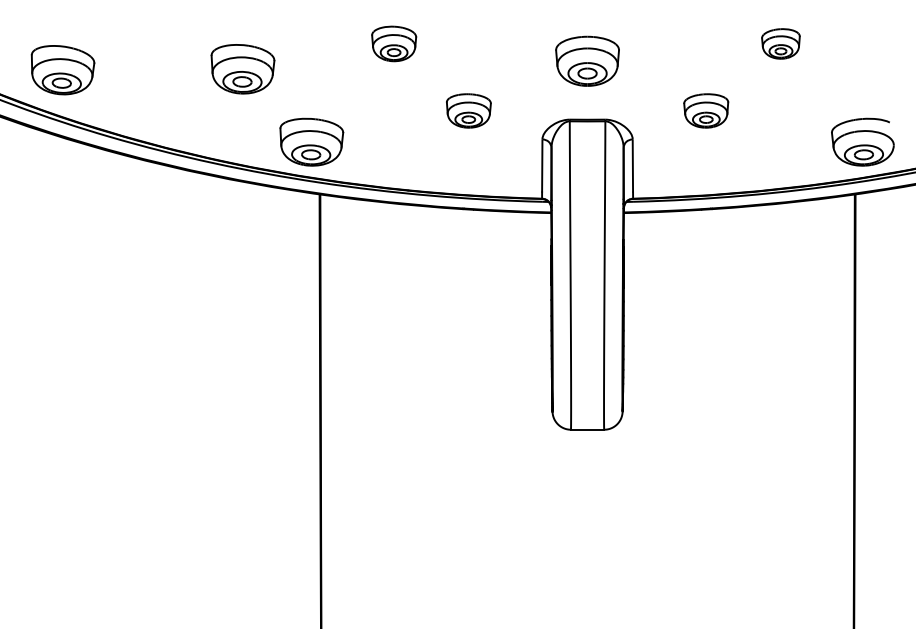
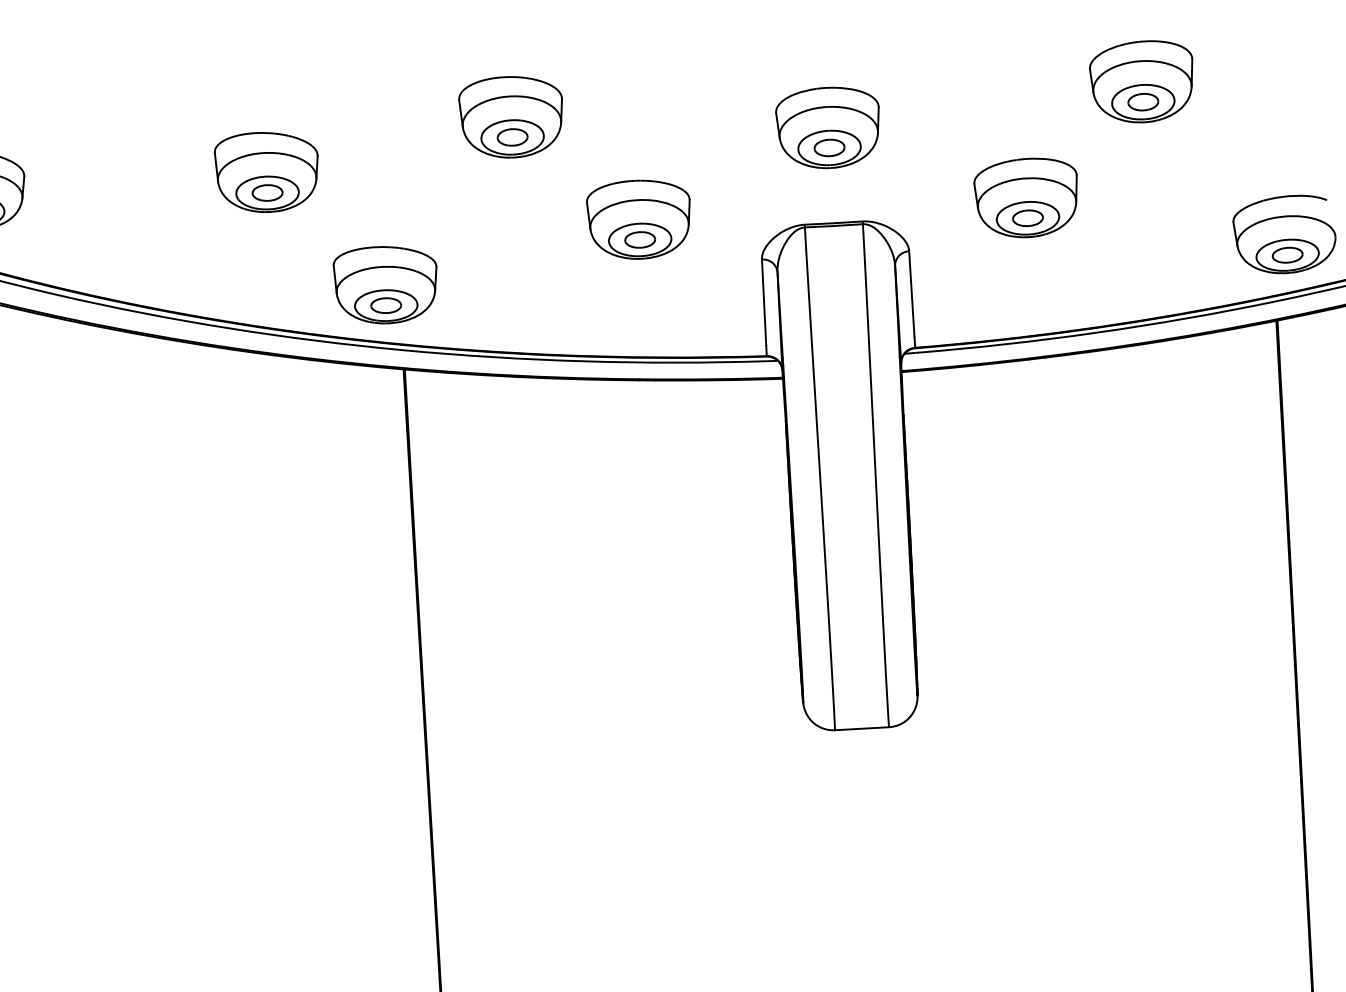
part: (393, 43) -> (510, 116), size x1.43
part: (780, 43) -> (1141, 81), size x1.67
part: (468, 110) -> (638, 219), size x1.43
part: (705, 110) -> (1025, 197), size x1.43

